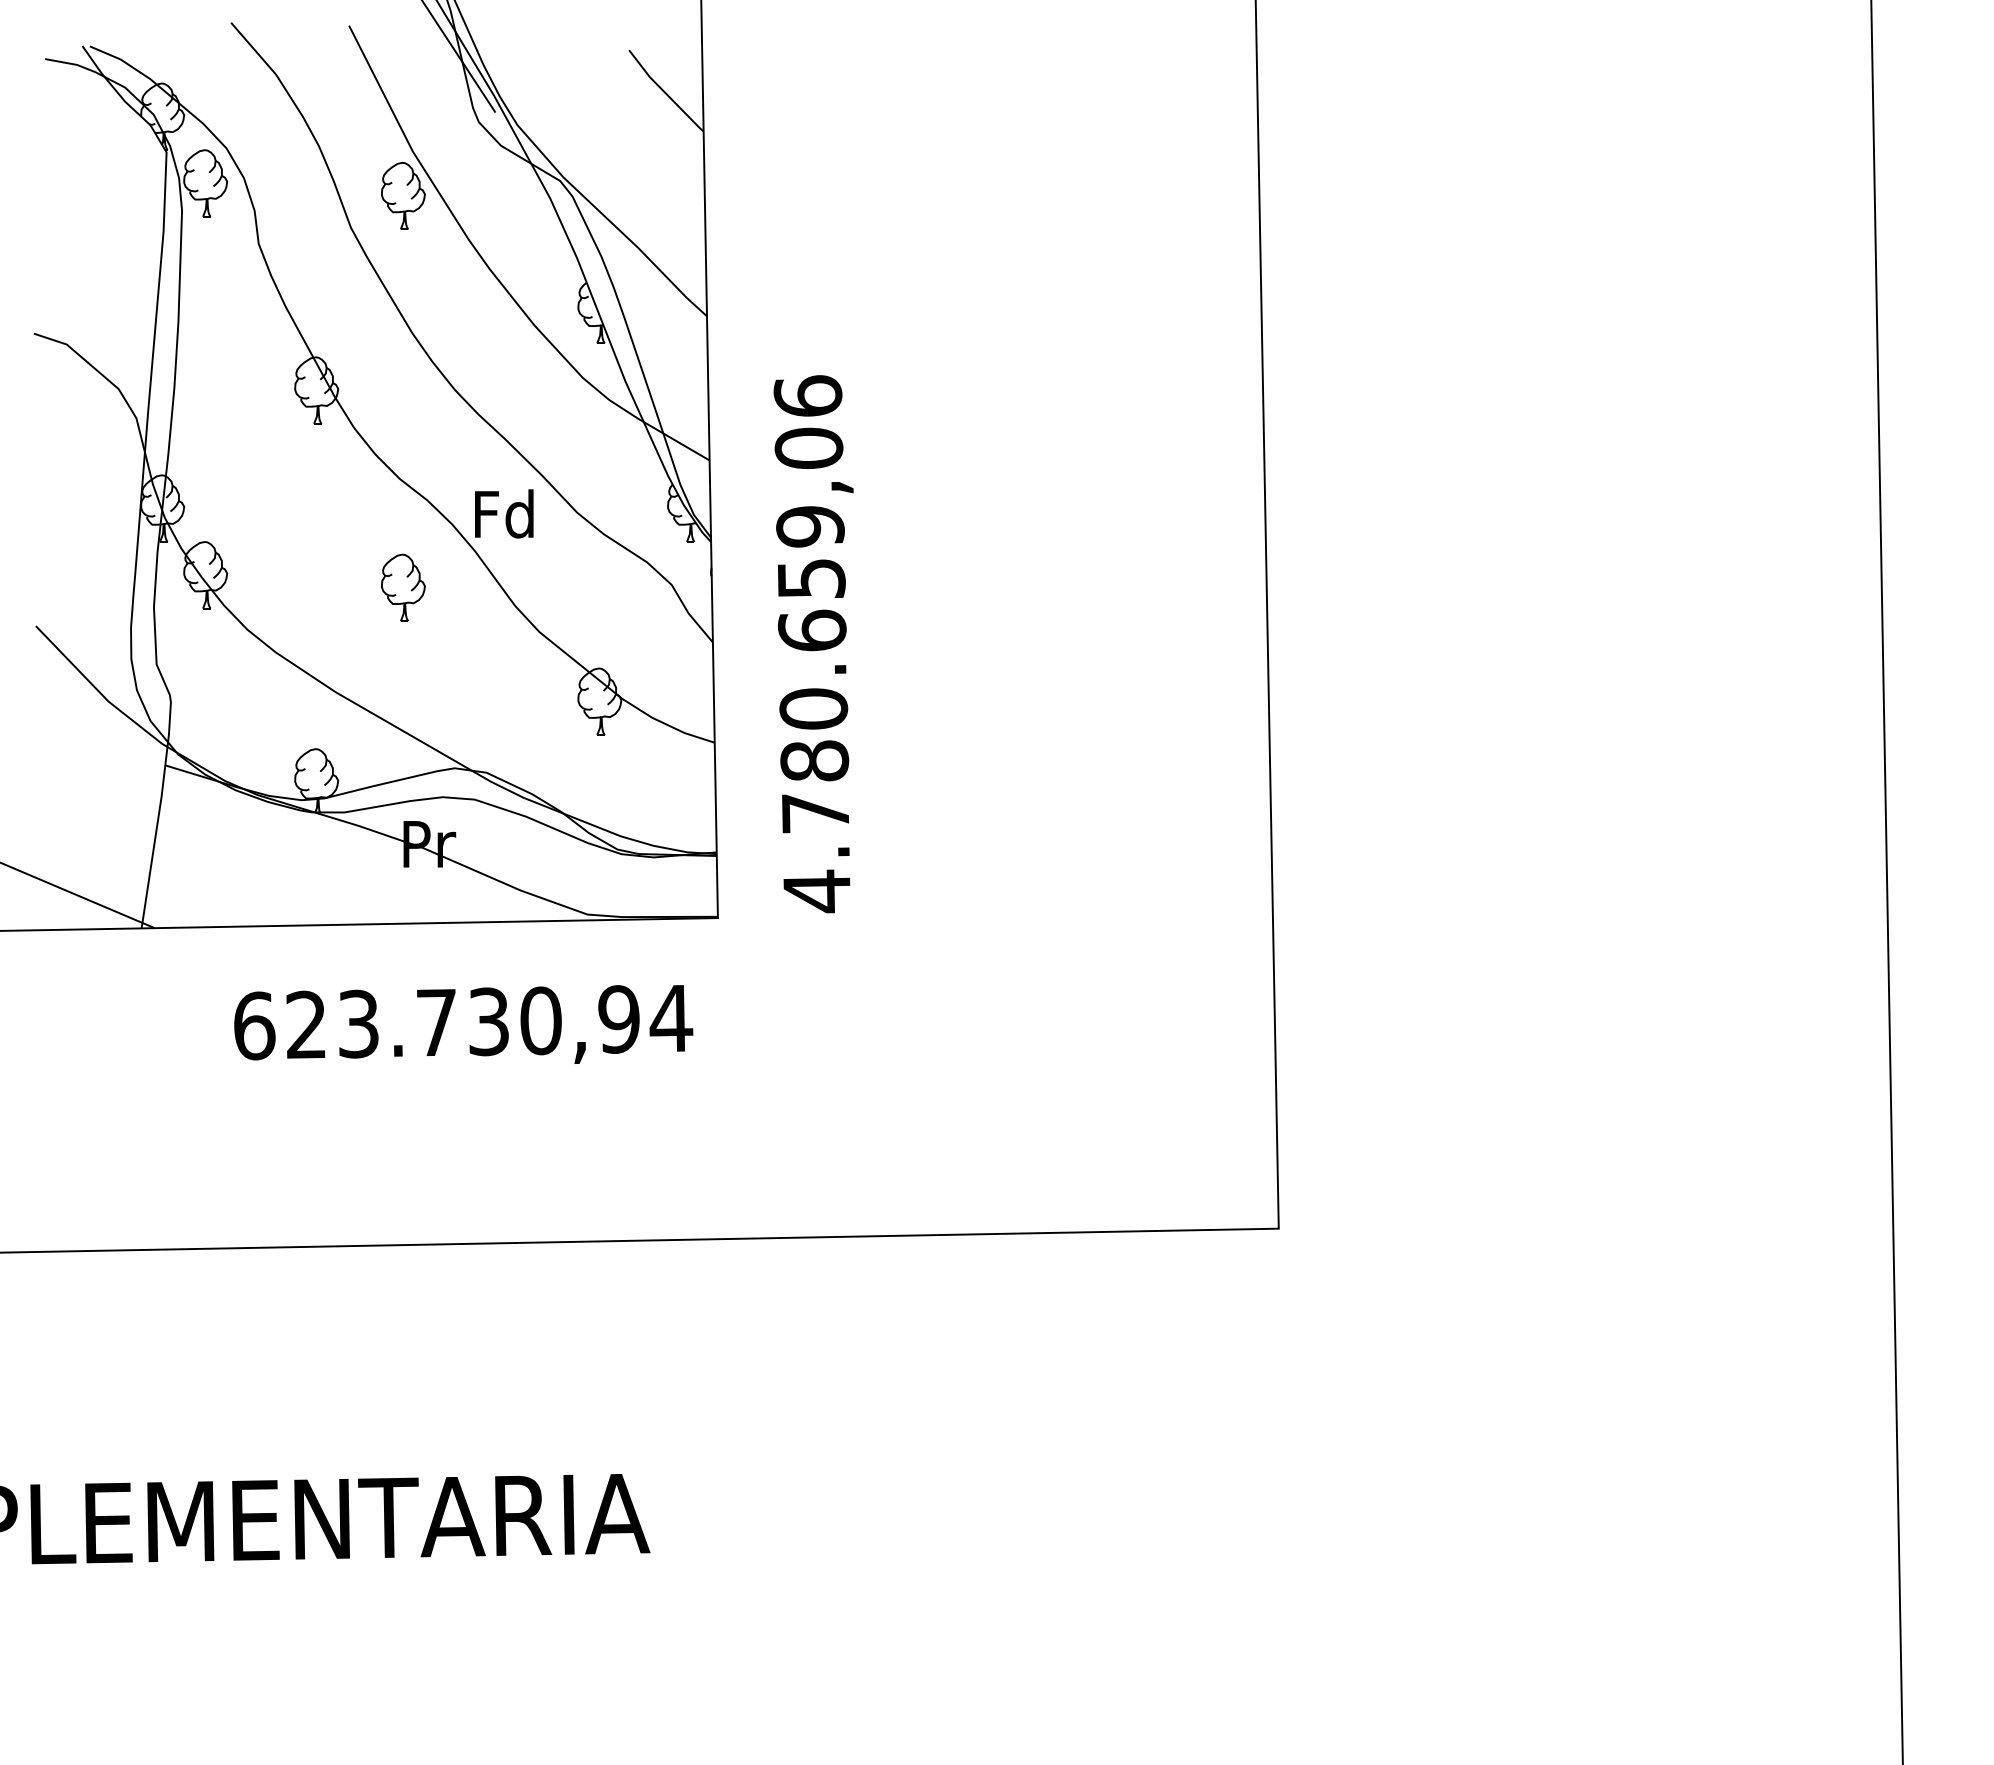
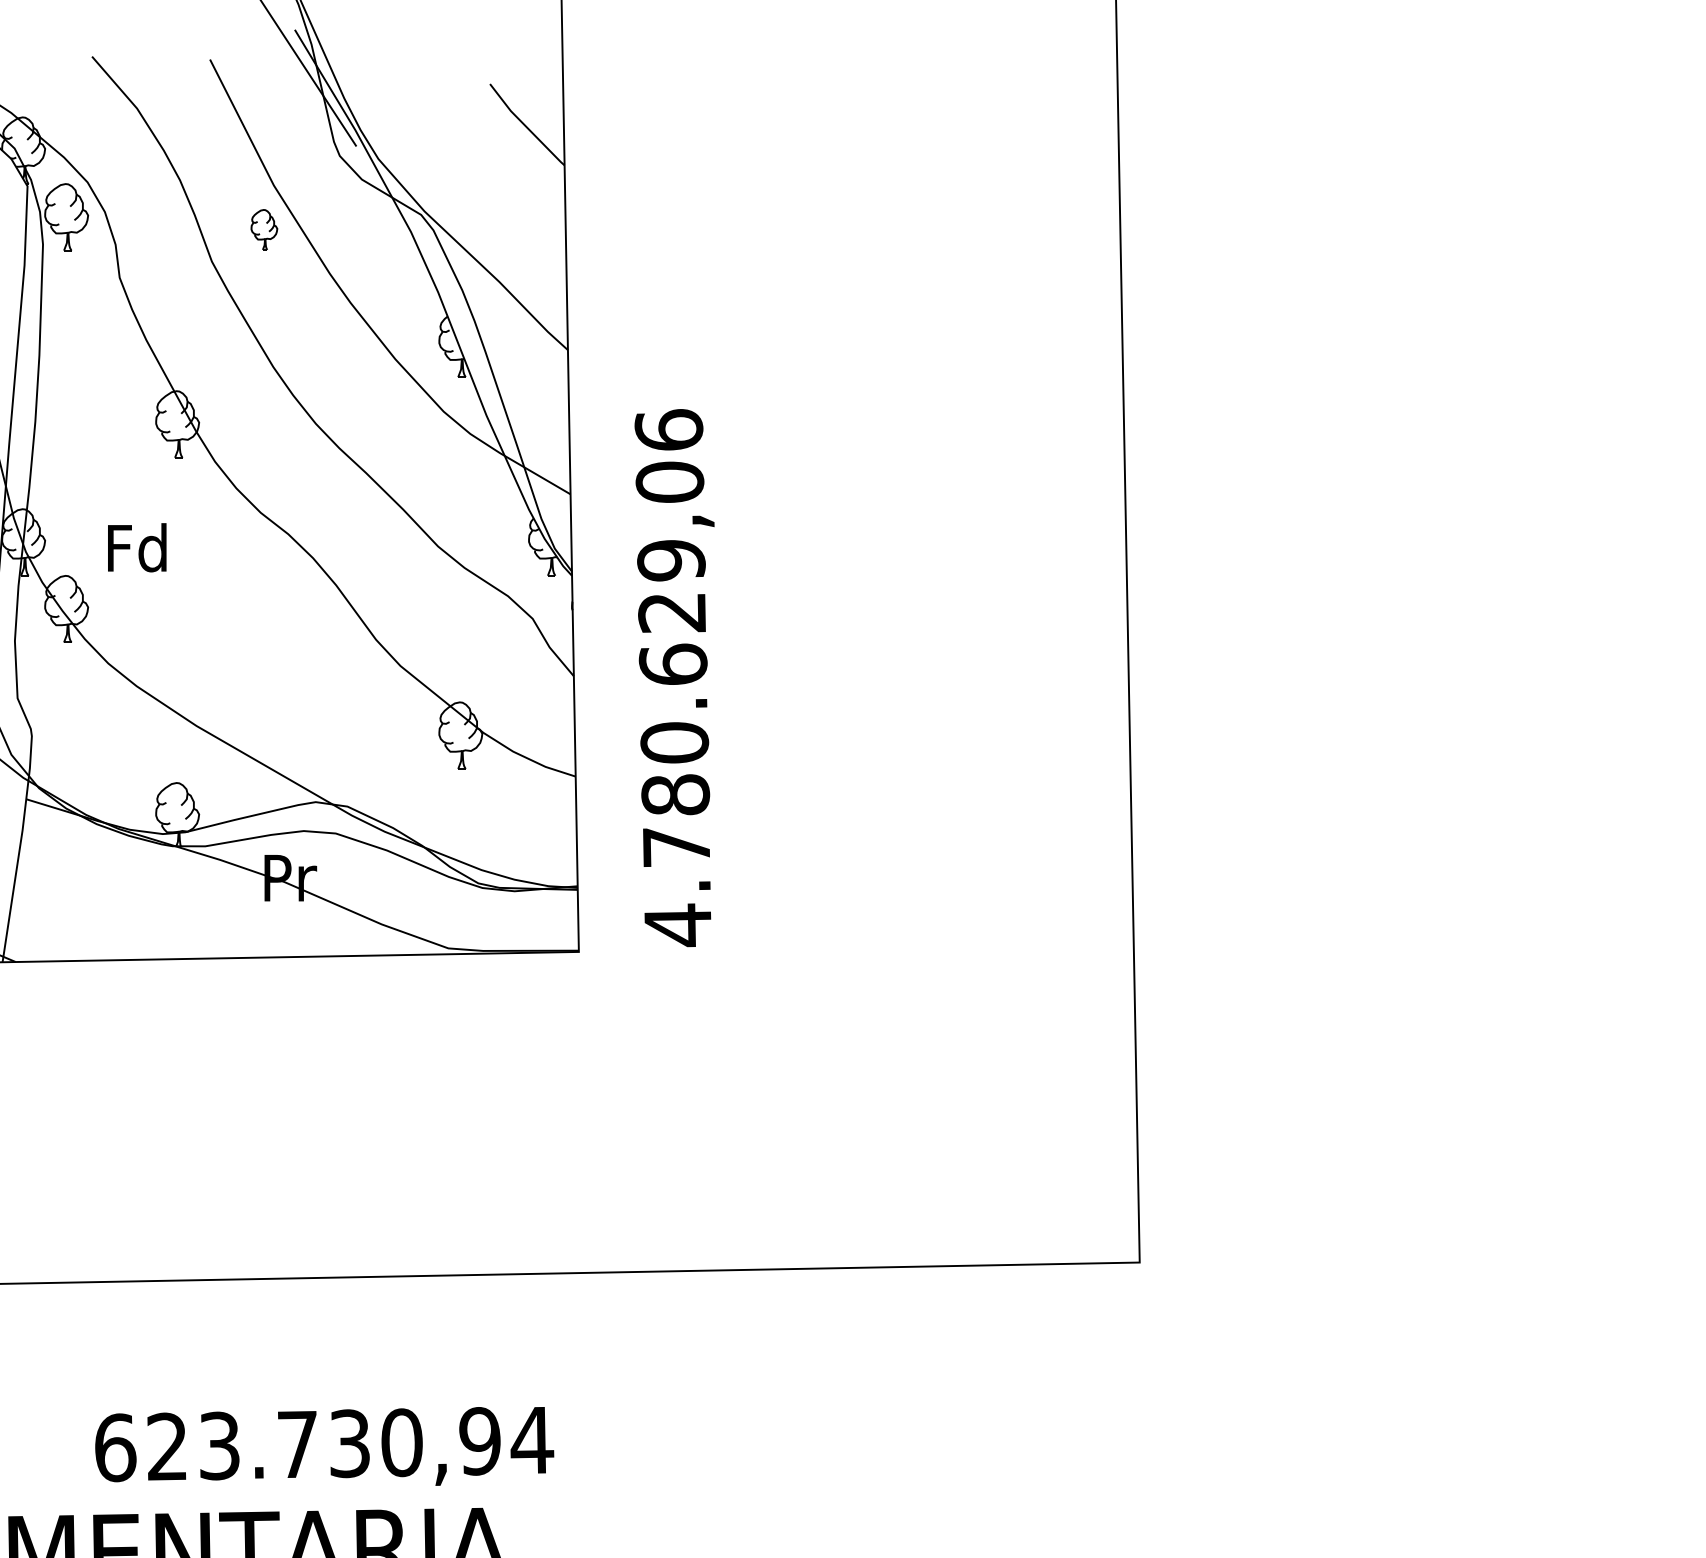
part: (403, 195) -> (264, 229), size x0.6
text: (504, 513) -> (137, 547), moved
text: (811, 578) -> (672, 612), 4.780.659,06 -> 4.780.629,06
part: (403, 587) -> (264, 621), removed
text: (463, 1024) -> (324, 1446), moved

